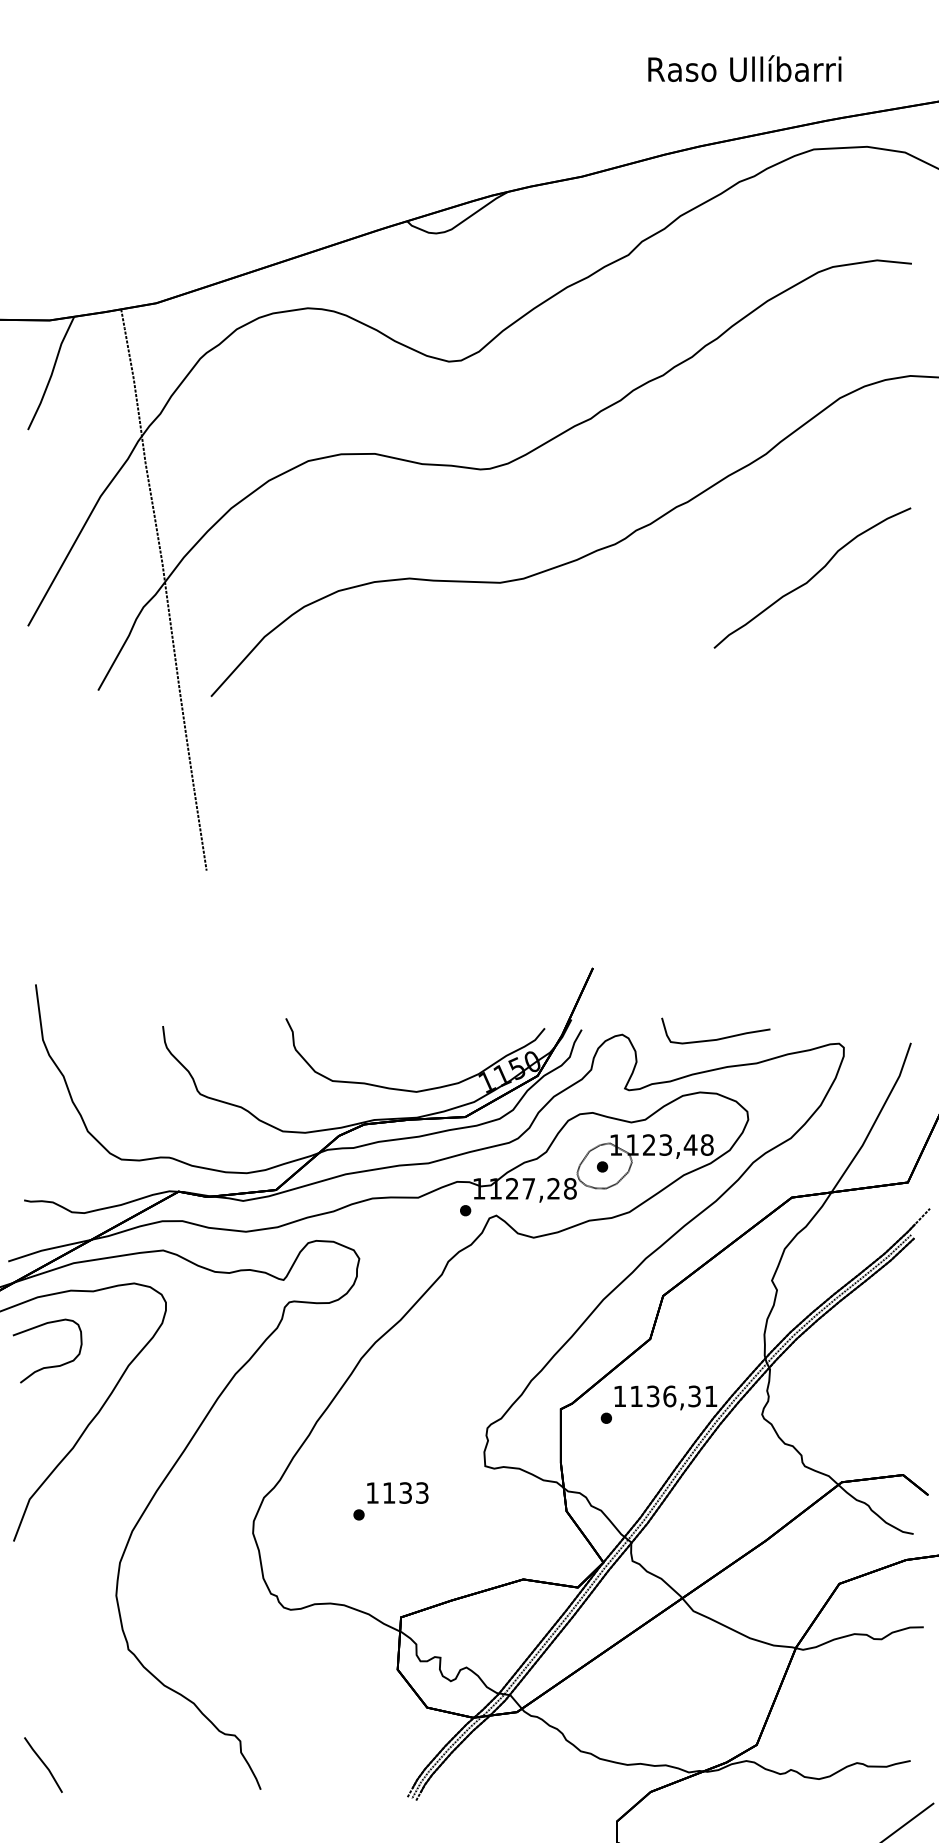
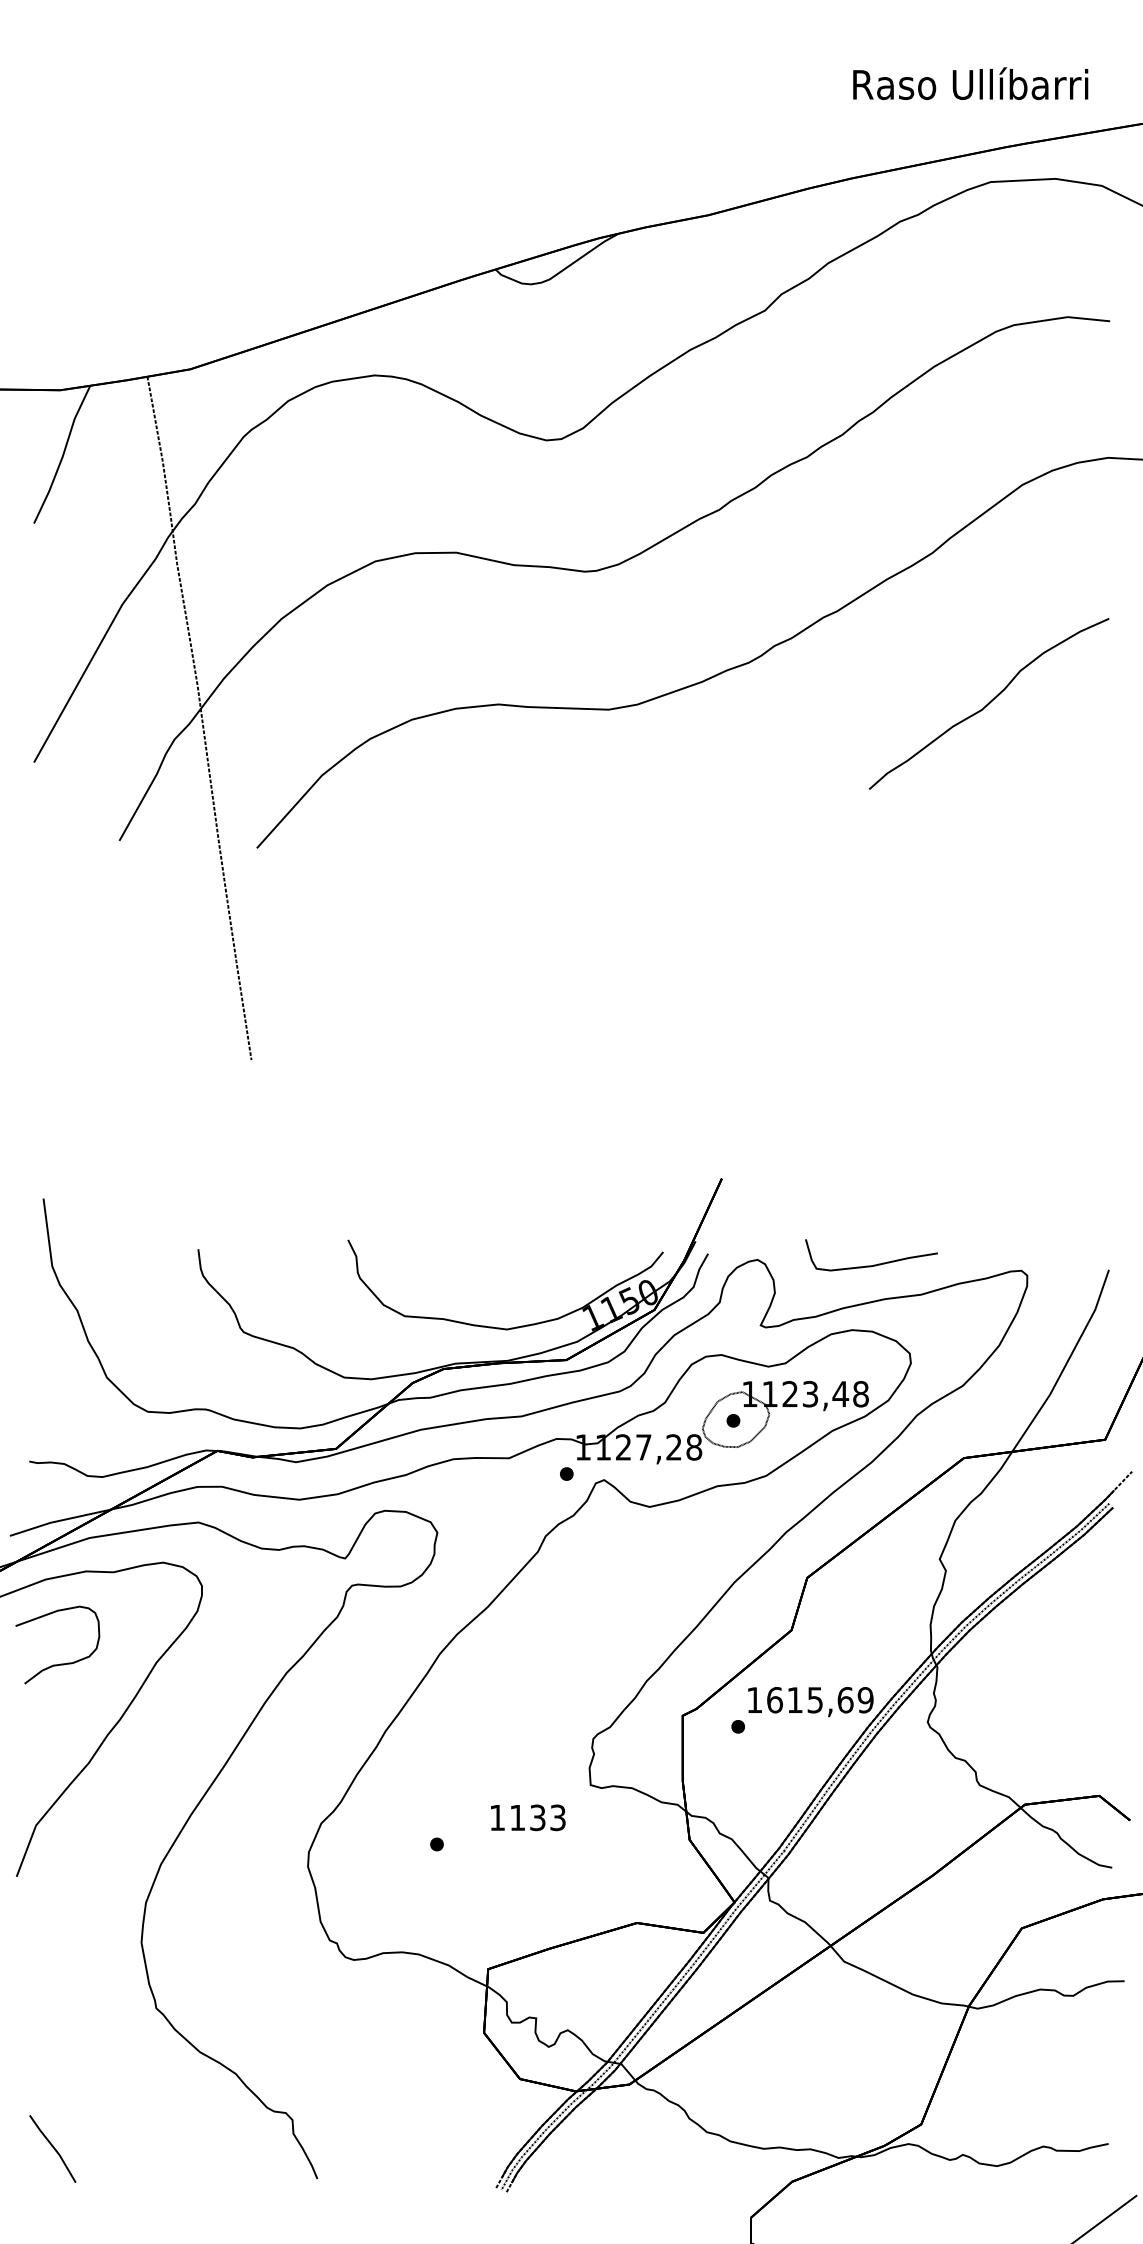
text: (744, 68) -> (970, 83), moved
text: (674, 1396) -> (820, 1700), 1136,31 -> 1615,69
text: (398, 1492) -> (528, 1817), moved

